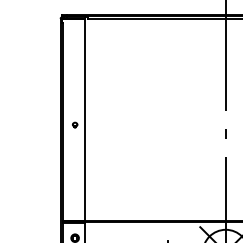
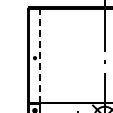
line: (84, 119) -> (39, 55), solid -> dashed

